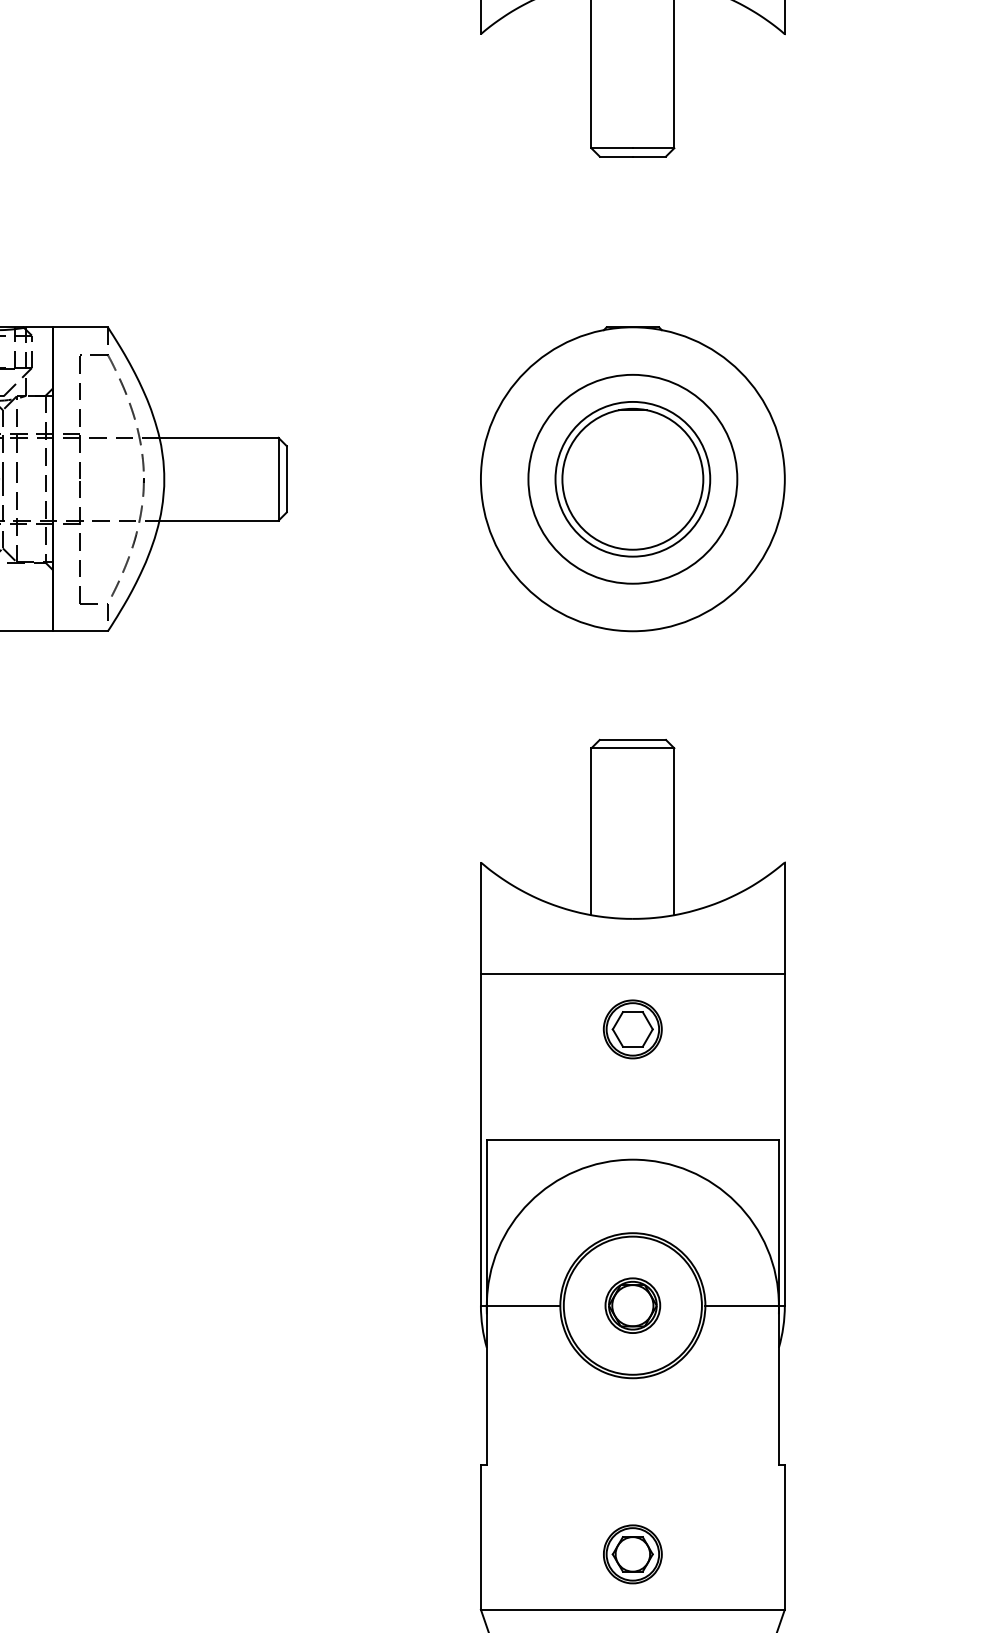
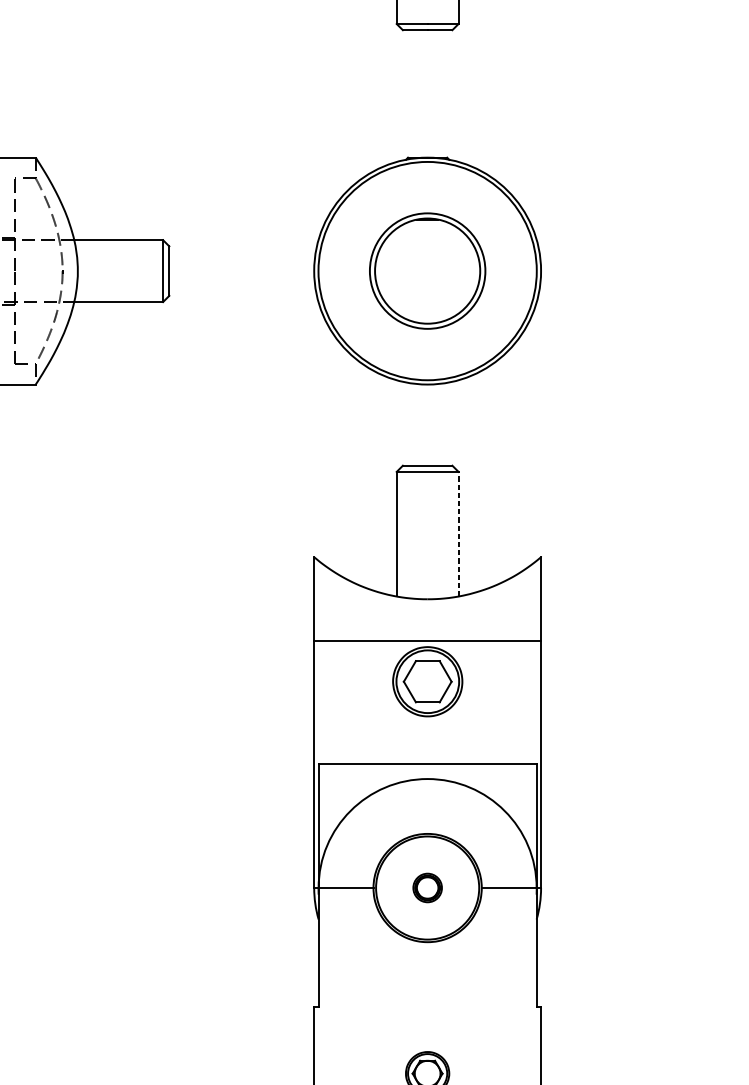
circle: (632, 478) -> (427, 270), size x1.4
line: (674, 831) -> (458, 534), solid -> dashed
part: (632, 1029) -> (427, 681), size x1.6
part: (632, 1305) -> (427, 887), size x0.7

